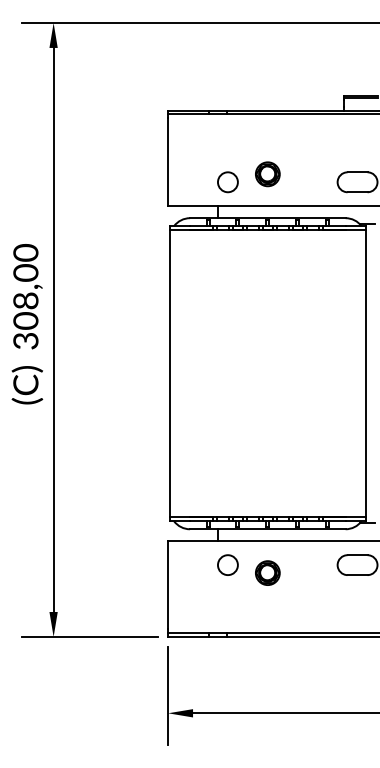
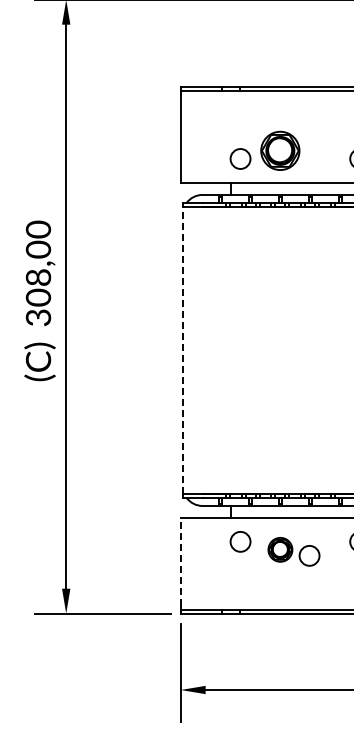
part: (267, 174) -> (280, 151), size x1.6
line: (170, 373) -> (183, 350), solid -> dashed
circle: (296, 578) -> (309, 555), added
line: (168, 585) -> (181, 562), solid -> dashed

